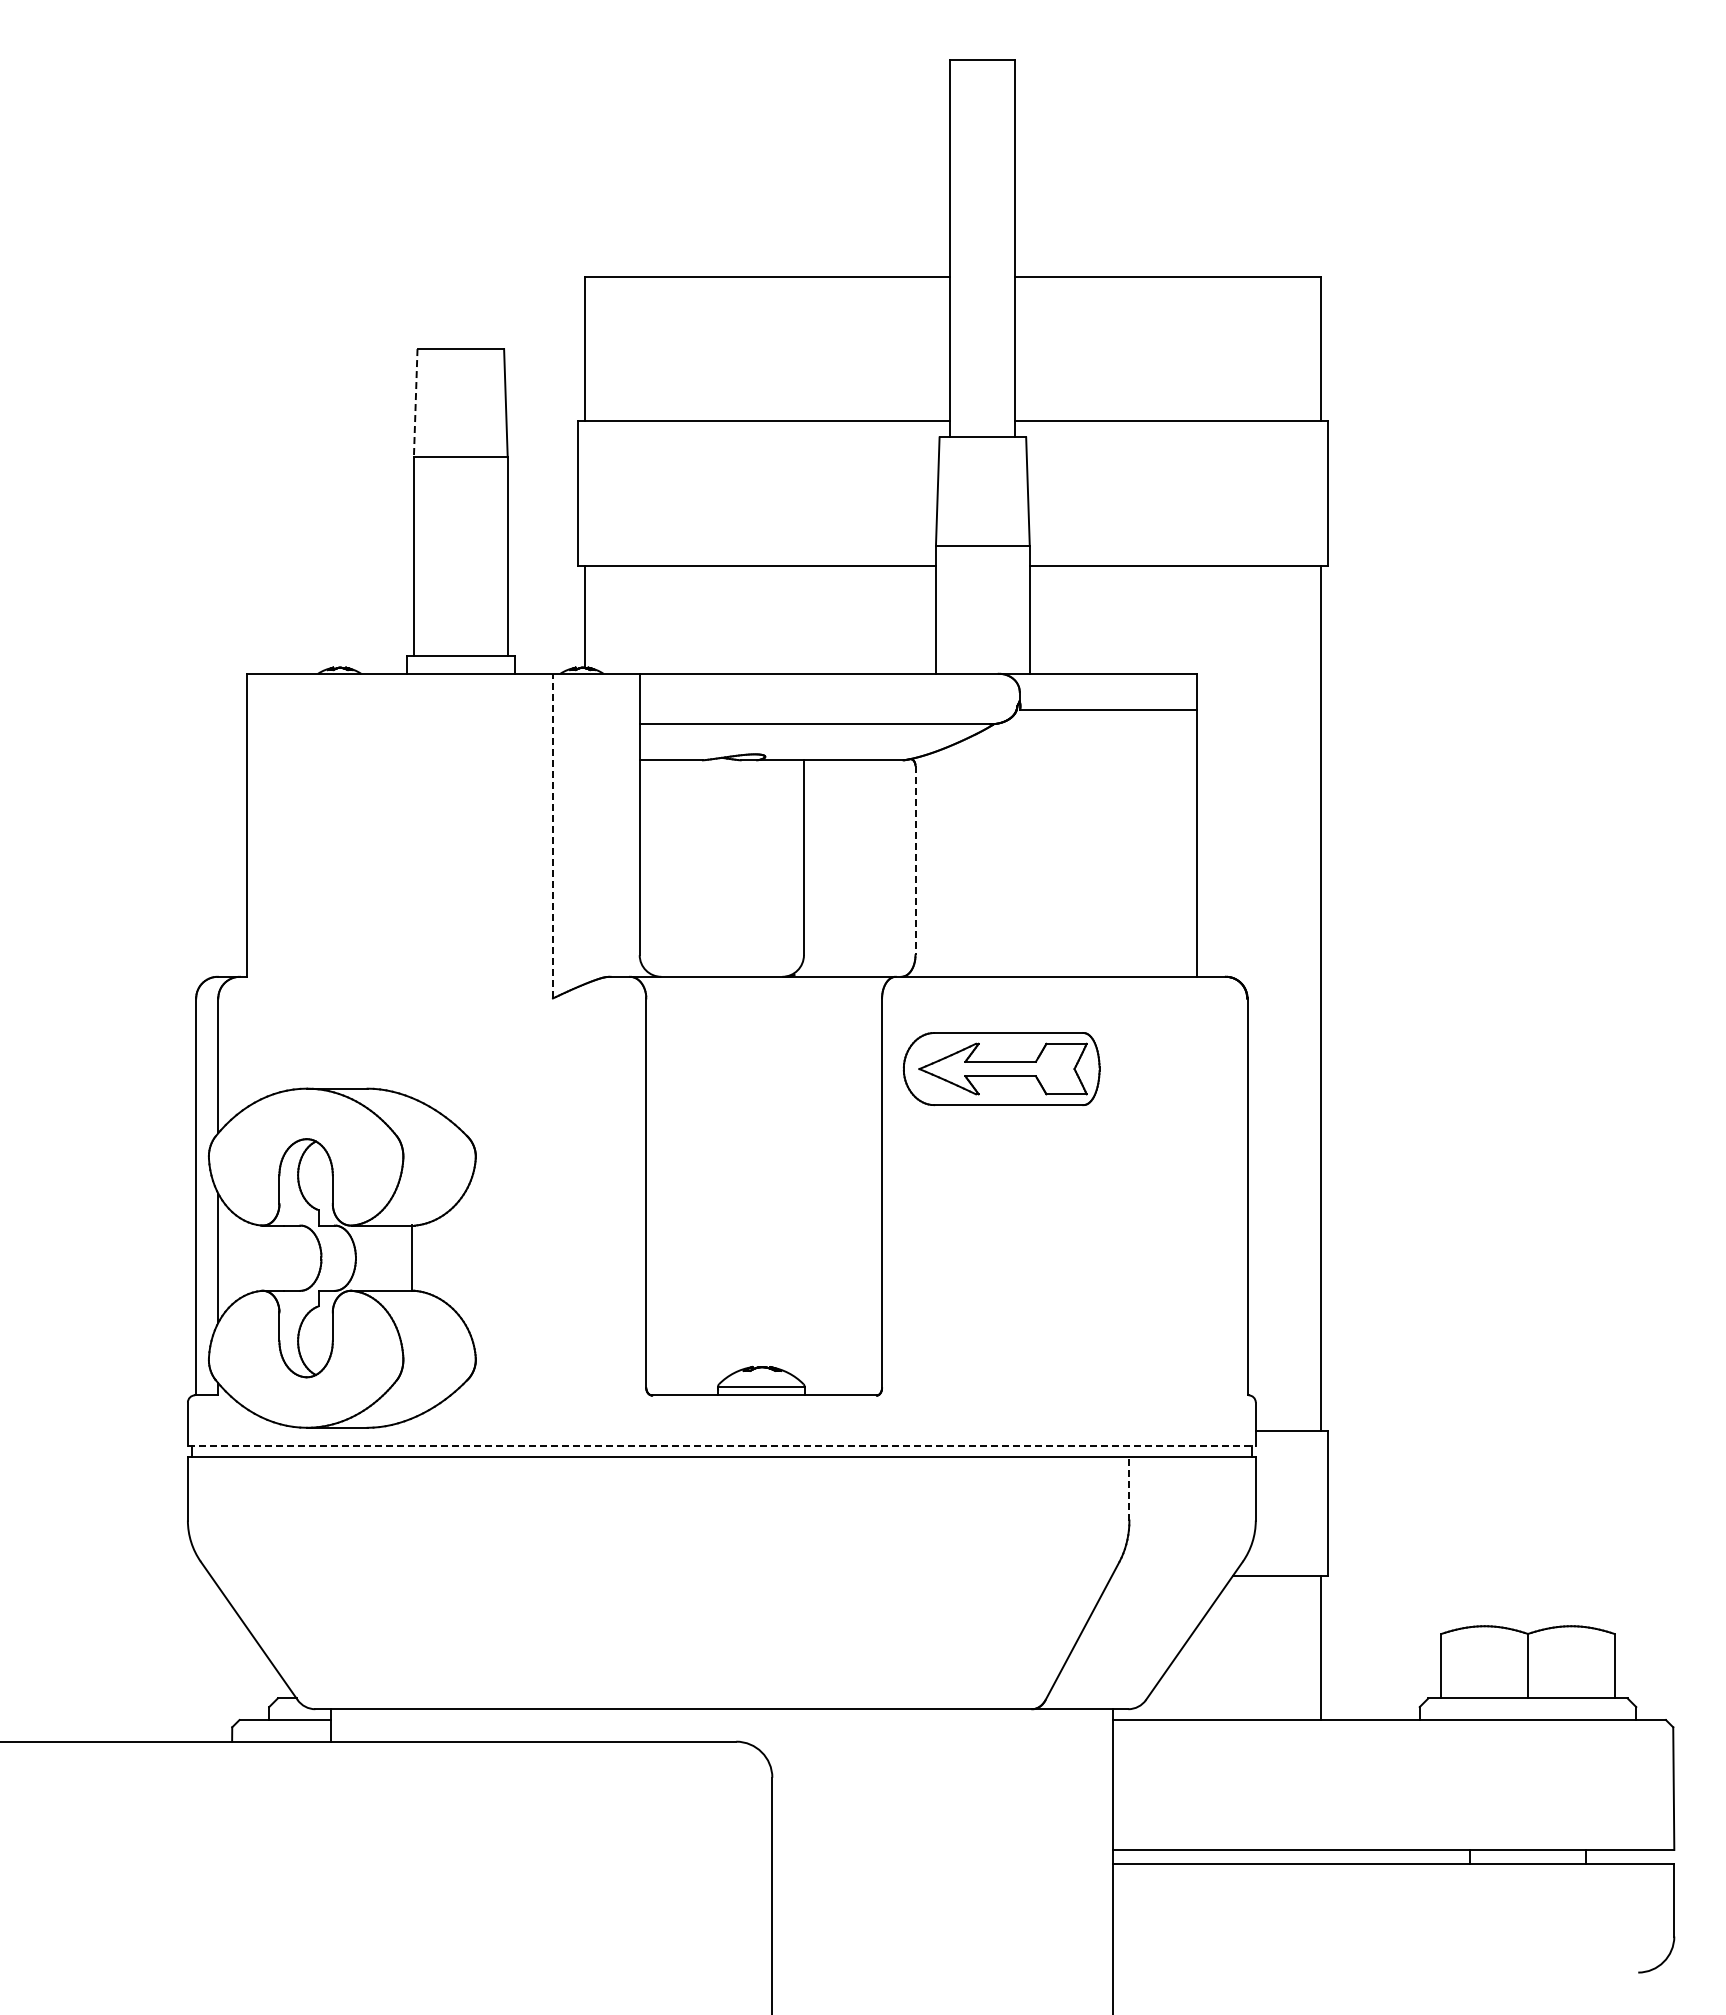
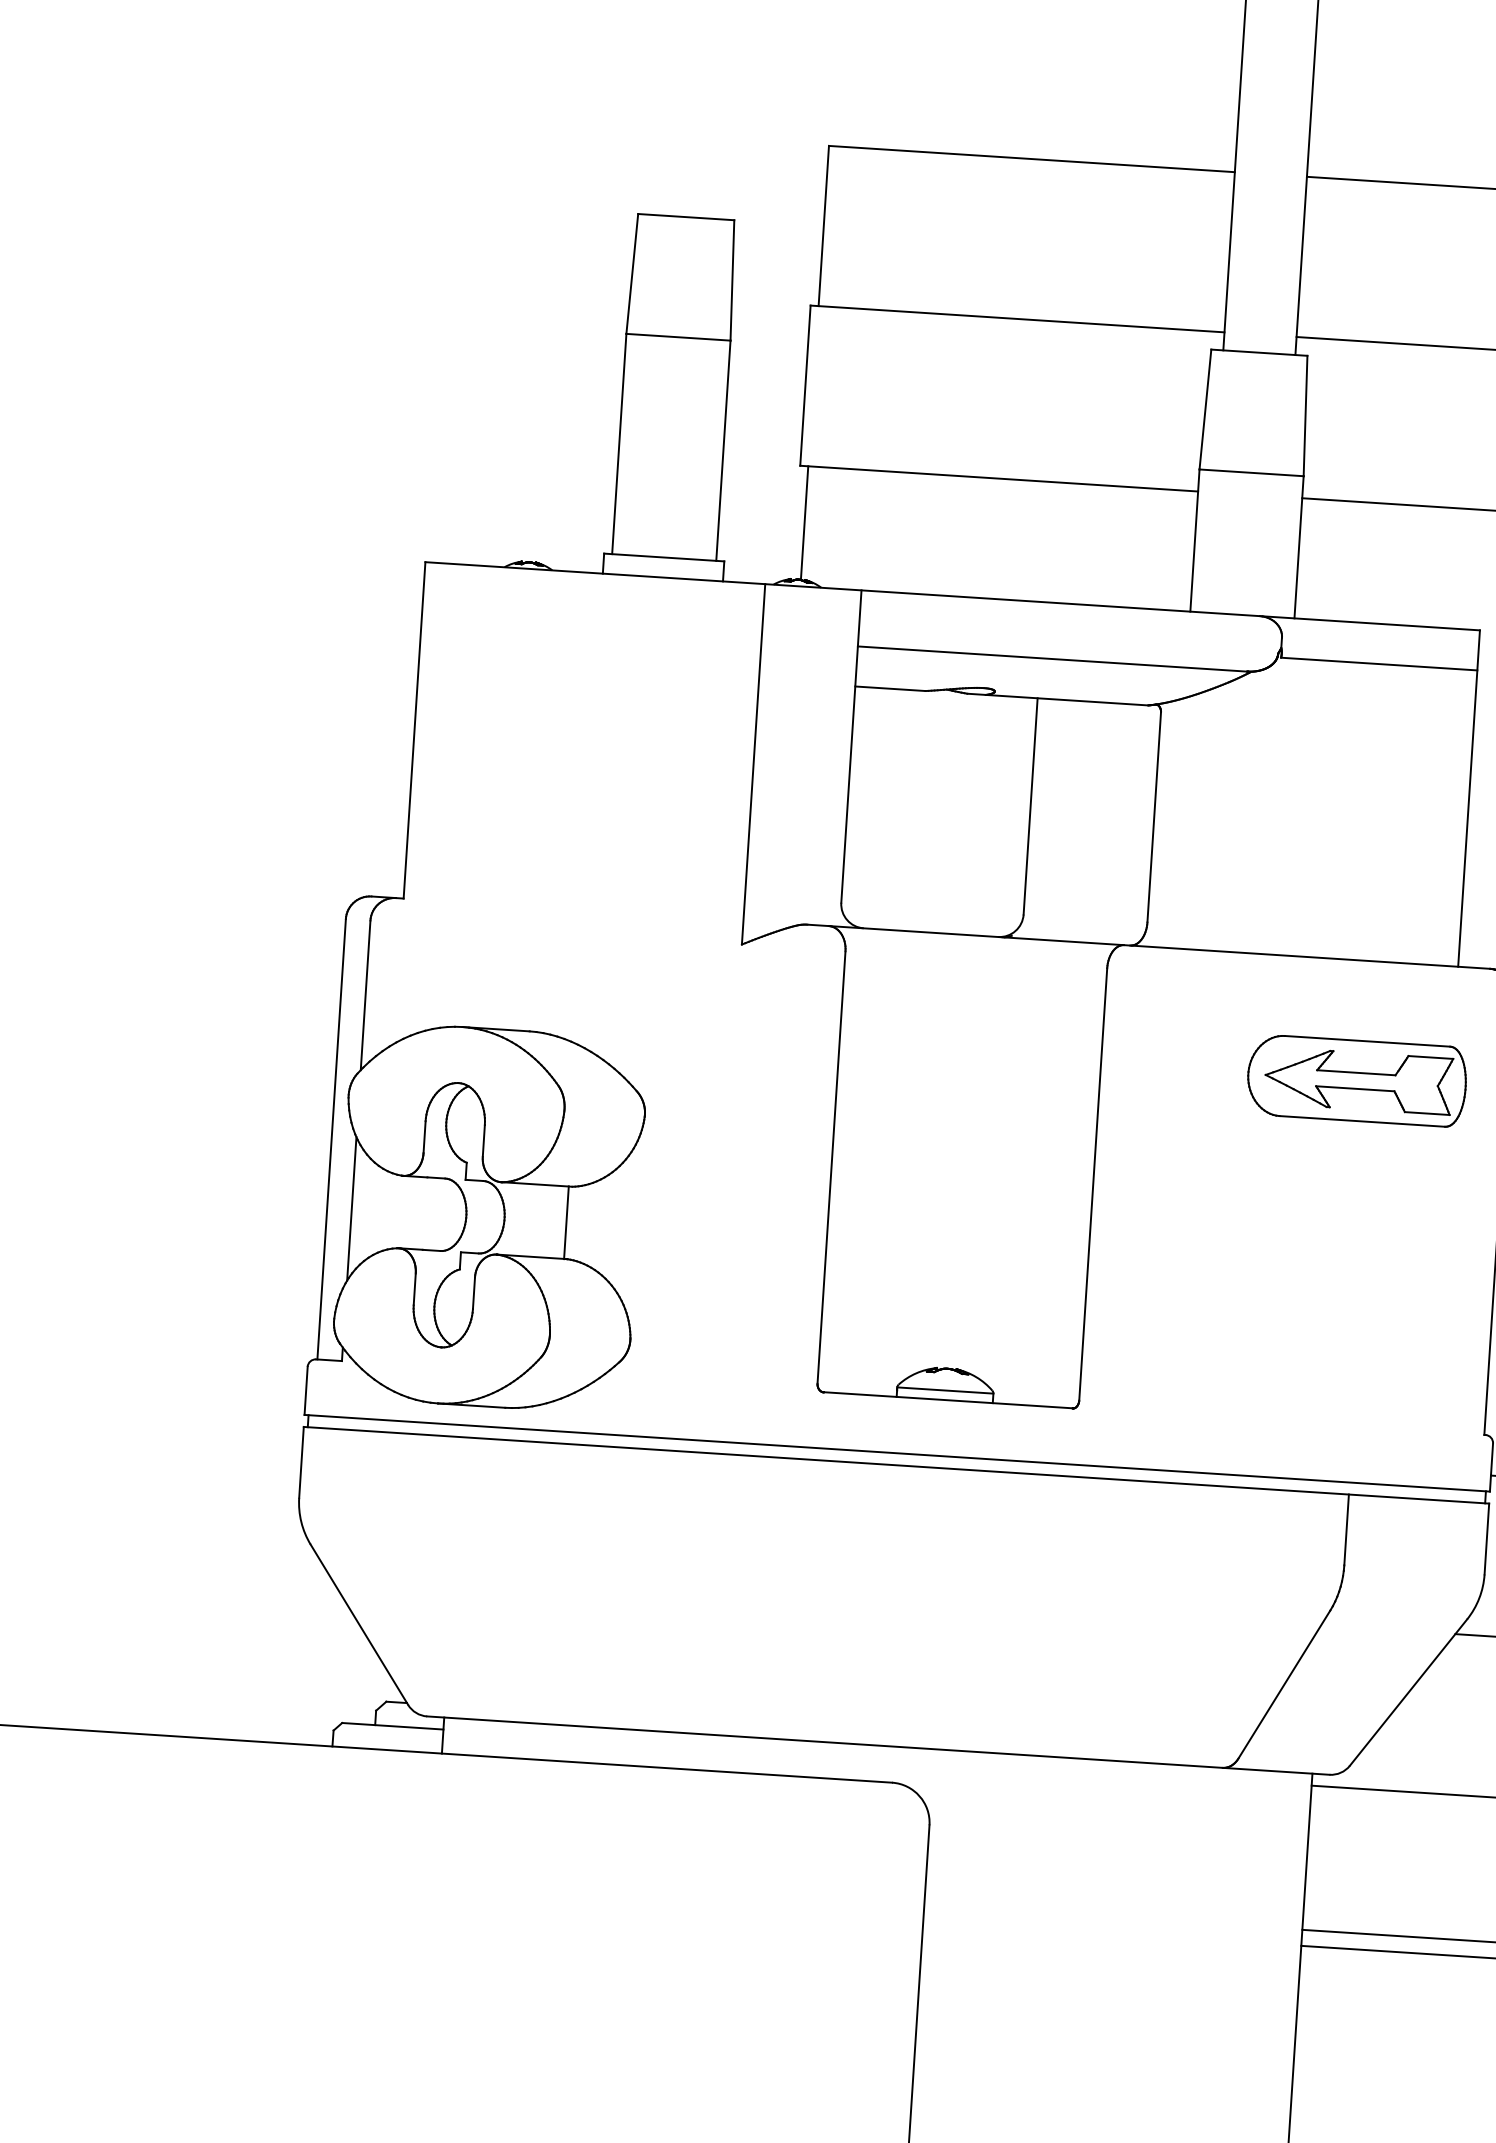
line: (415, 403) -> (632, 274), dashed -> solid
line: (552, 835) -> (753, 763), dashed -> solid
line: (915, 860) -> (1154, 817), dashed -> solid
part: (1001, 1069) -> (1356, 1081), moved
line: (721, 1445) -> (896, 1452), dashed -> solid
line: (1129, 1488) -> (1346, 1529), dashed -> solid

